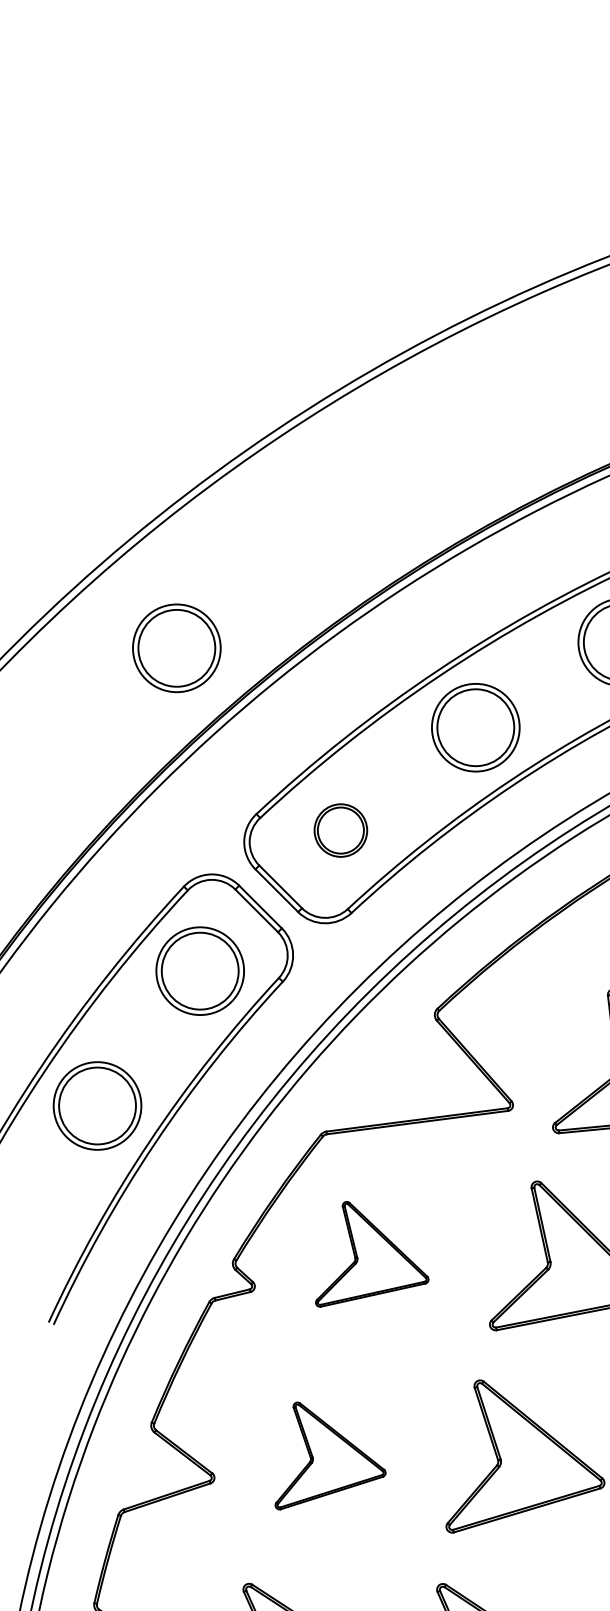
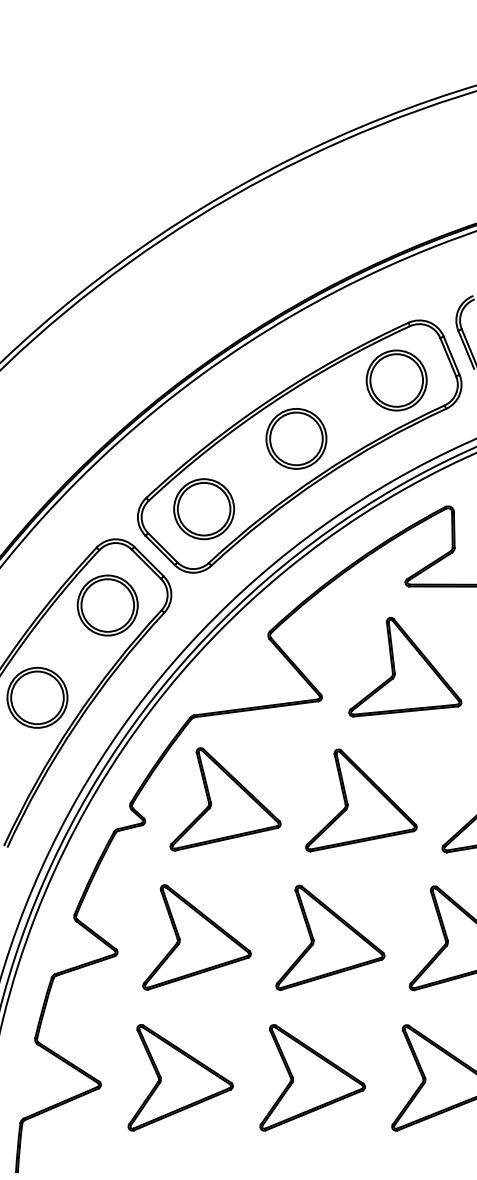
part: (176, 648) -> (91, 384), removed
part: (340, 830) -> (203, 509), size x1.67
part: (372, 1254) -> (225, 799), size x1.43
part: (329, 1456) -> (196, 937), size x1.43

